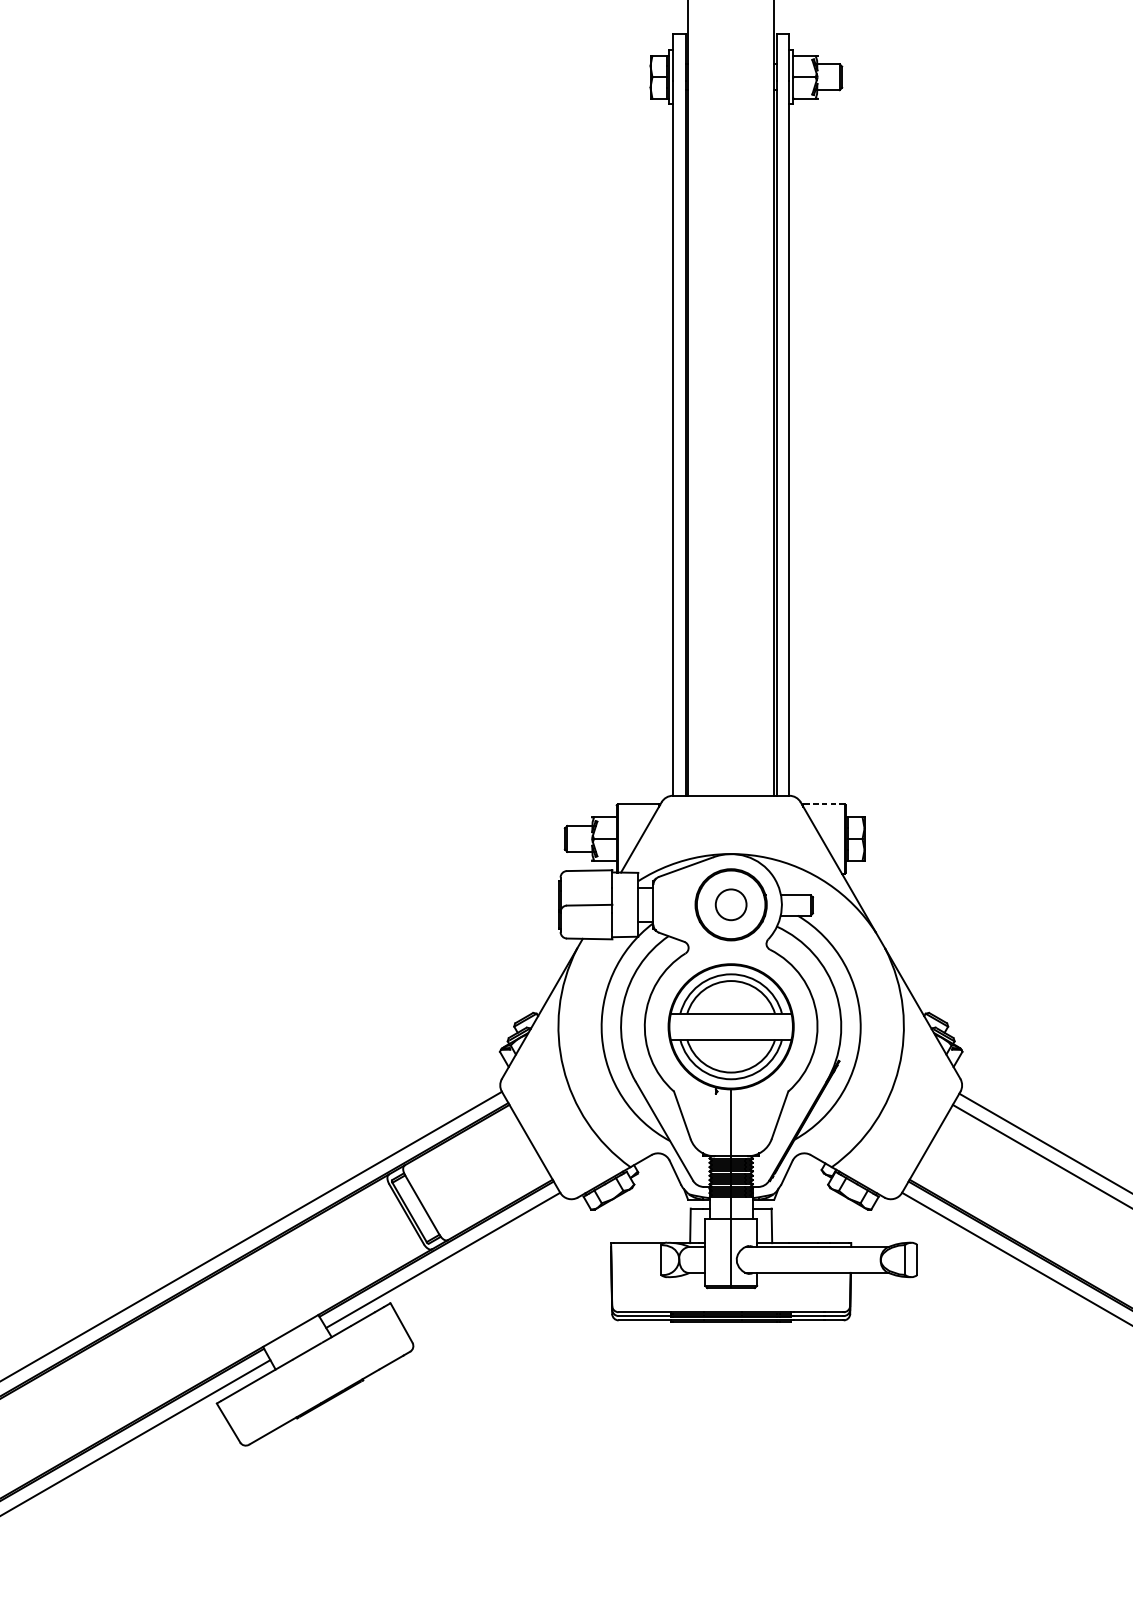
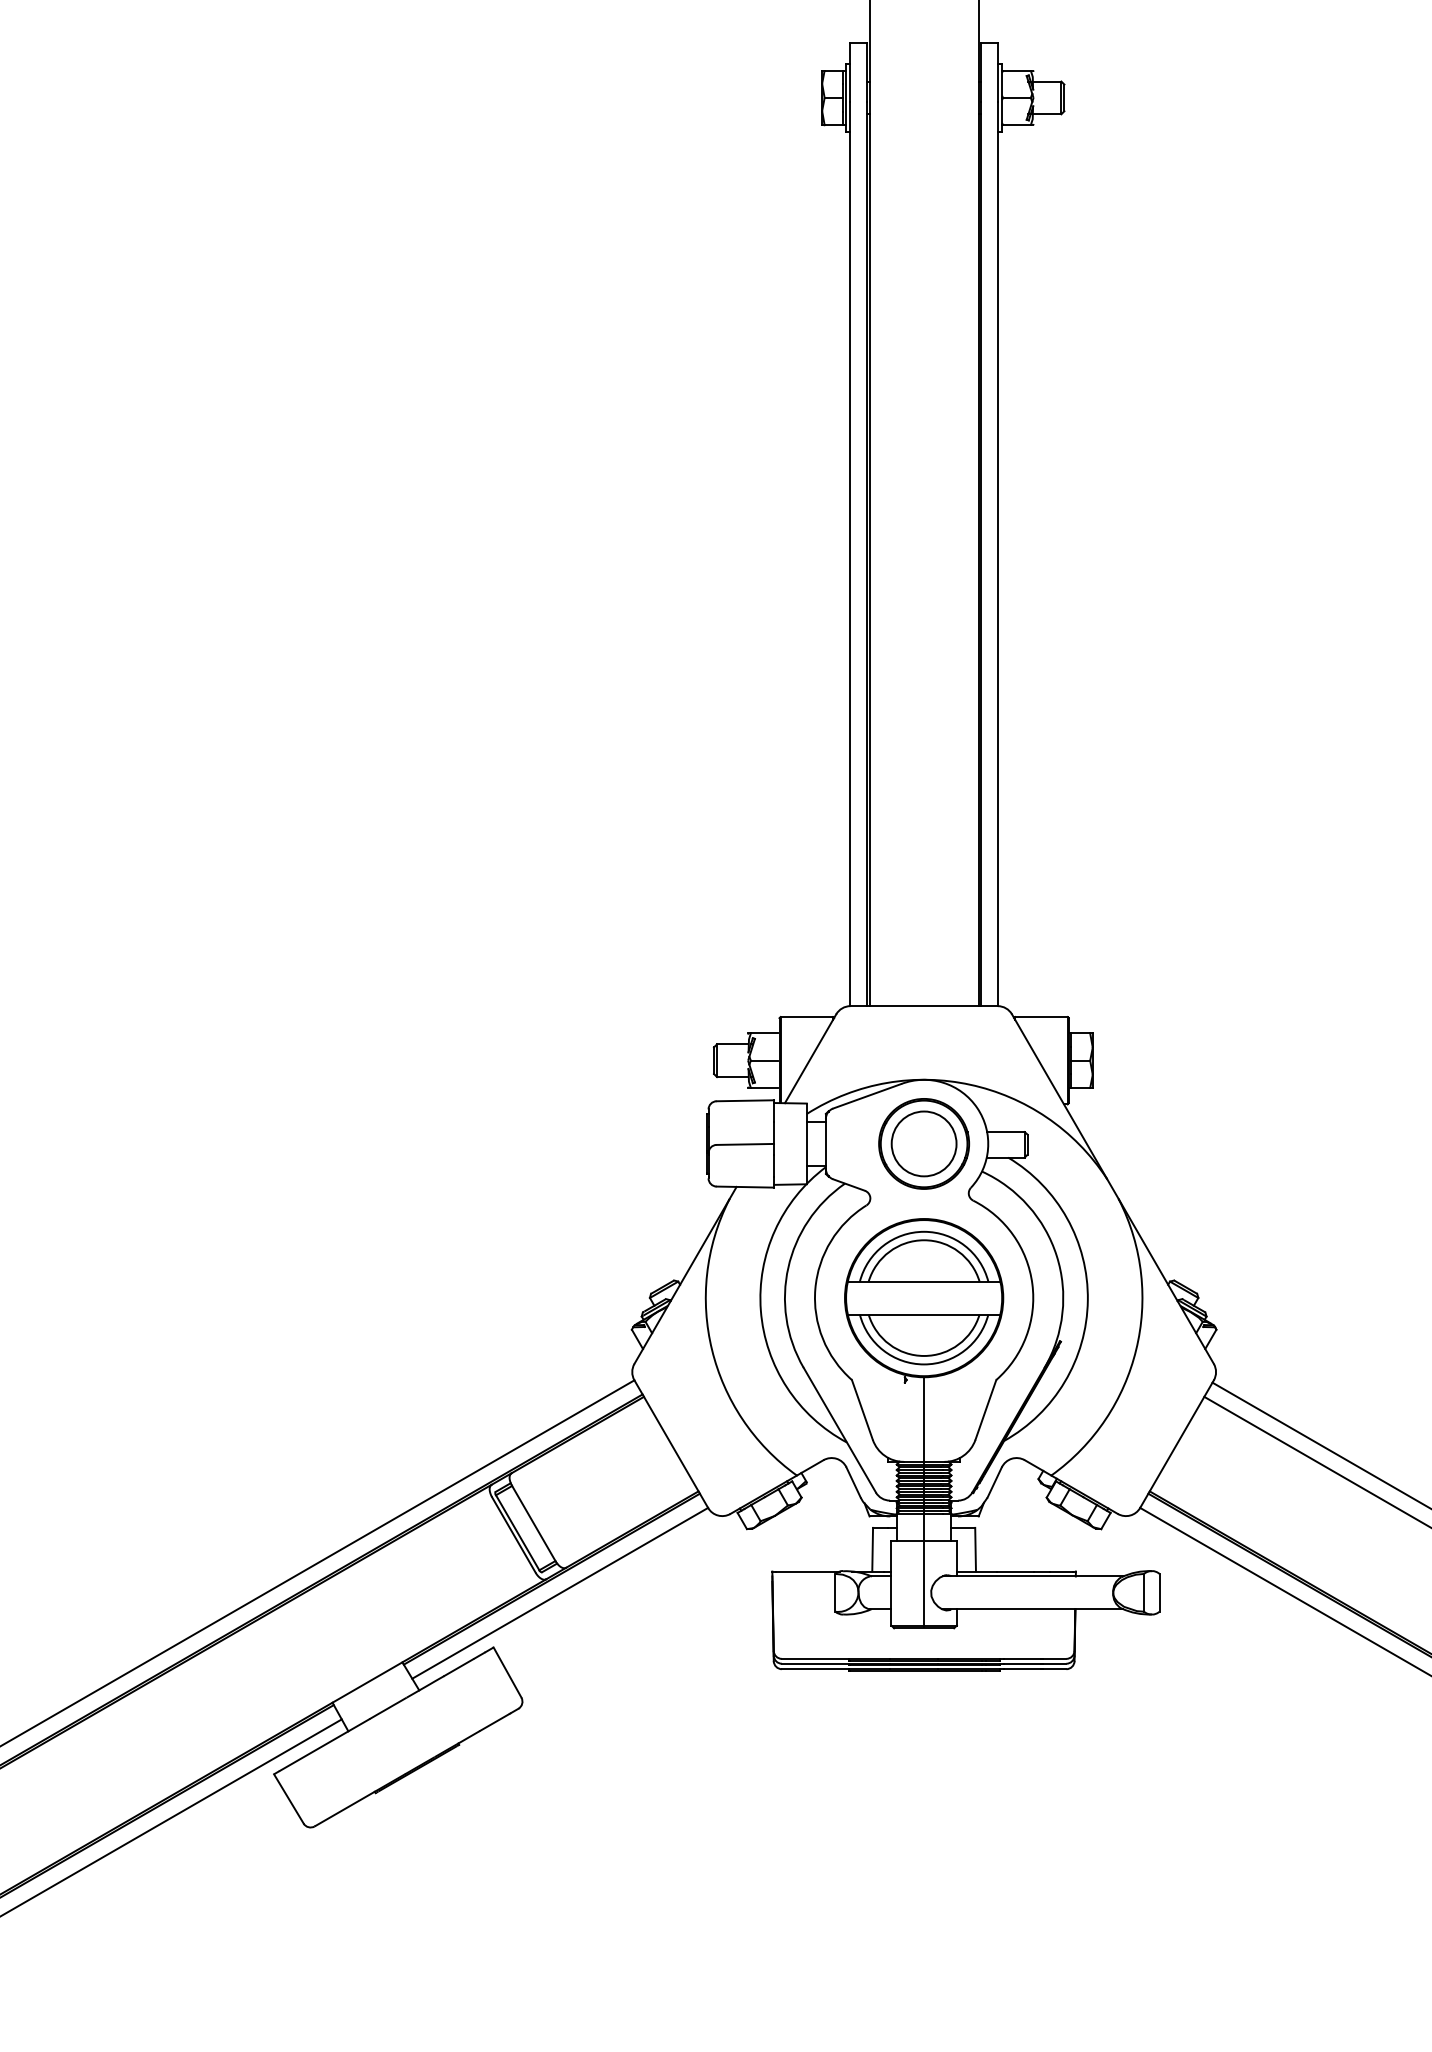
line: (823, 804) -> (1040, 1017), dashed -> solid
circle: (730, 904) -> (923, 1143), size x1.67

